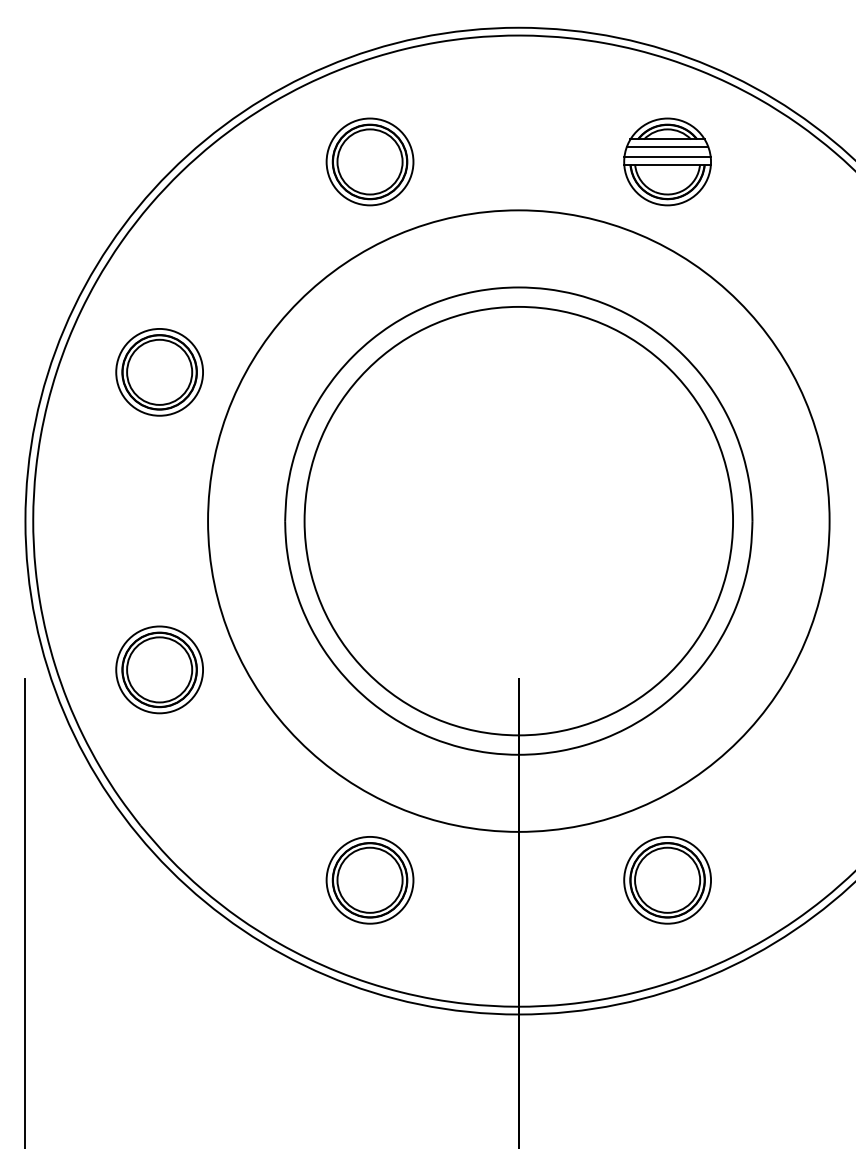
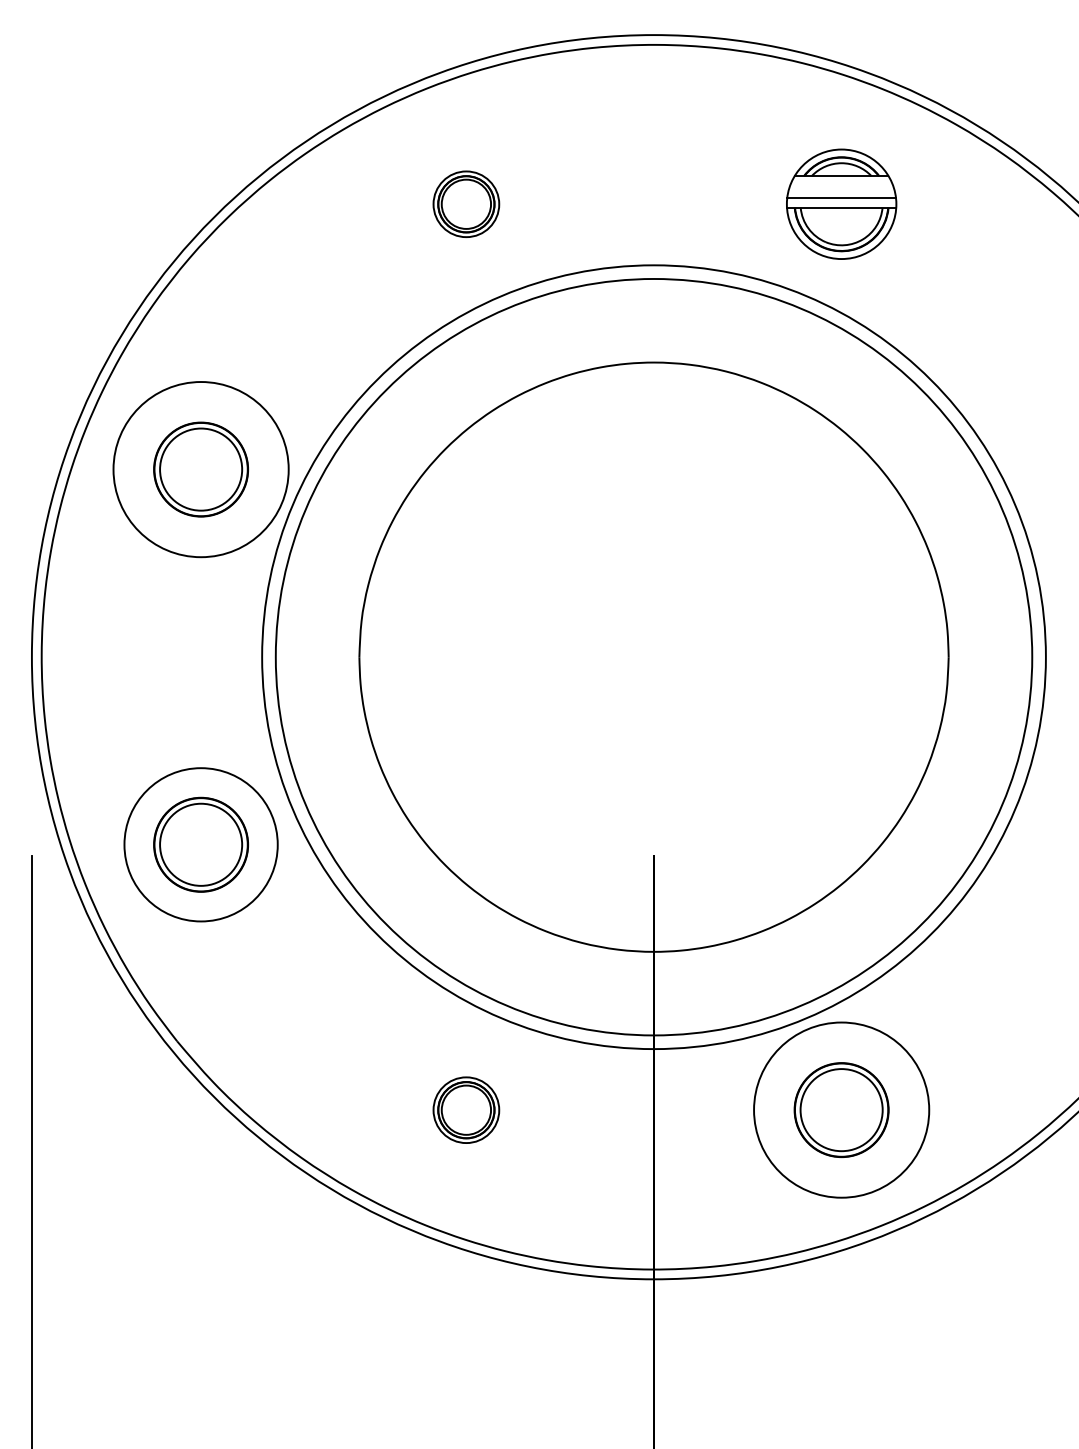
line: (667, 147) -> (841, 186), removed
part: (369, 161) -> (465, 203), size x0.6
circle: (159, 371) -> (200, 468), size x1.6
circle: (518, 520) -> (653, 656), size x1.4
circle: (159, 669) -> (200, 844), size x1.4
circle: (667, 879) -> (841, 1109), size x1.6
part: (369, 880) -> (465, 1110), size x0.6

